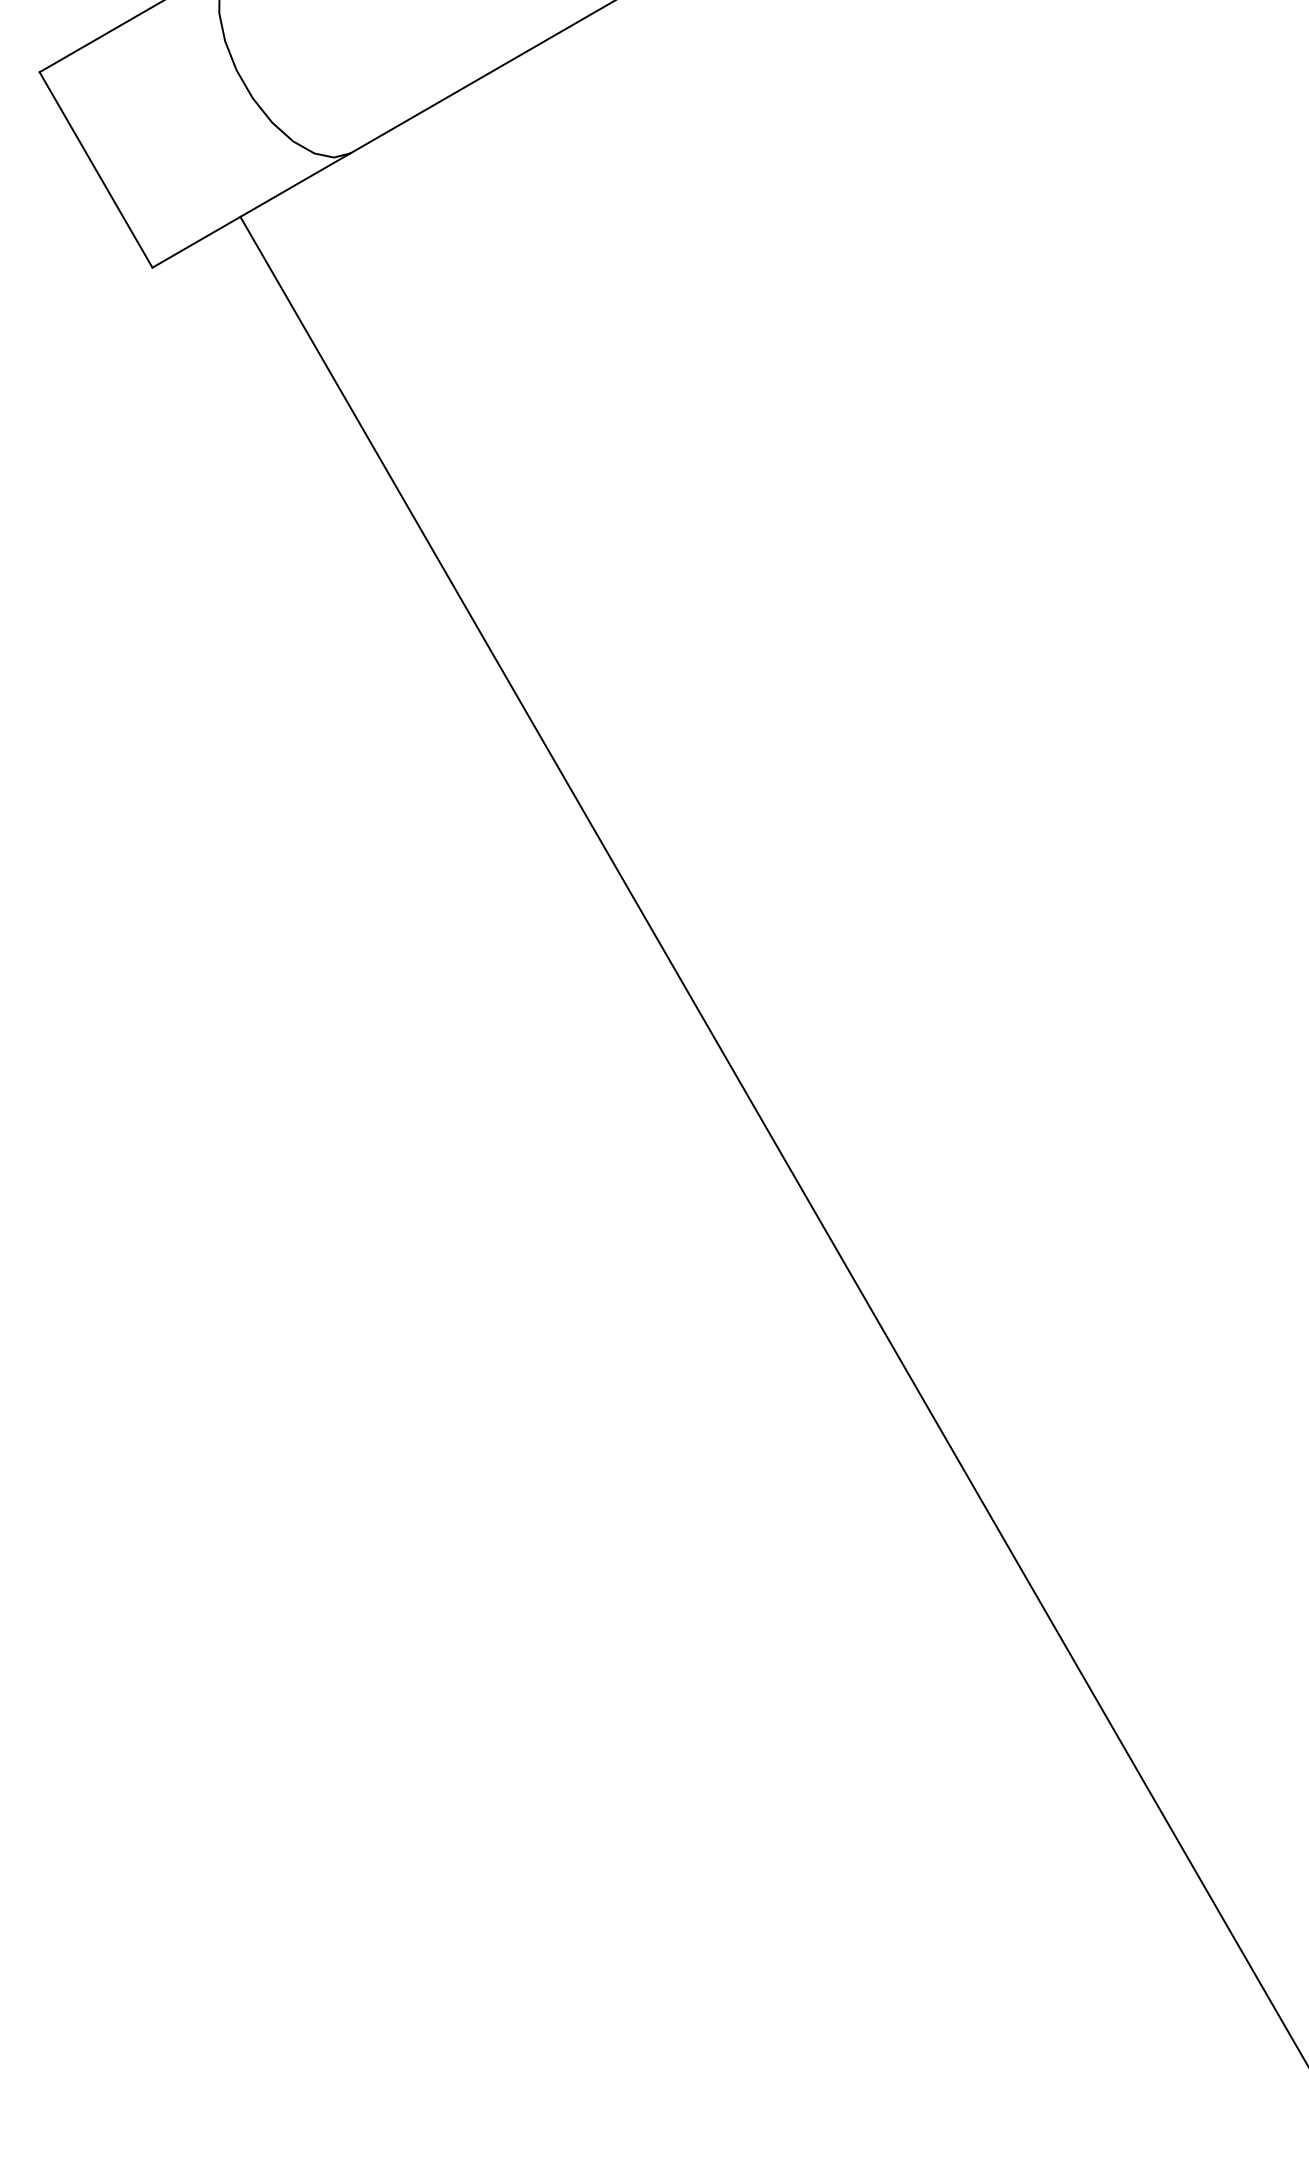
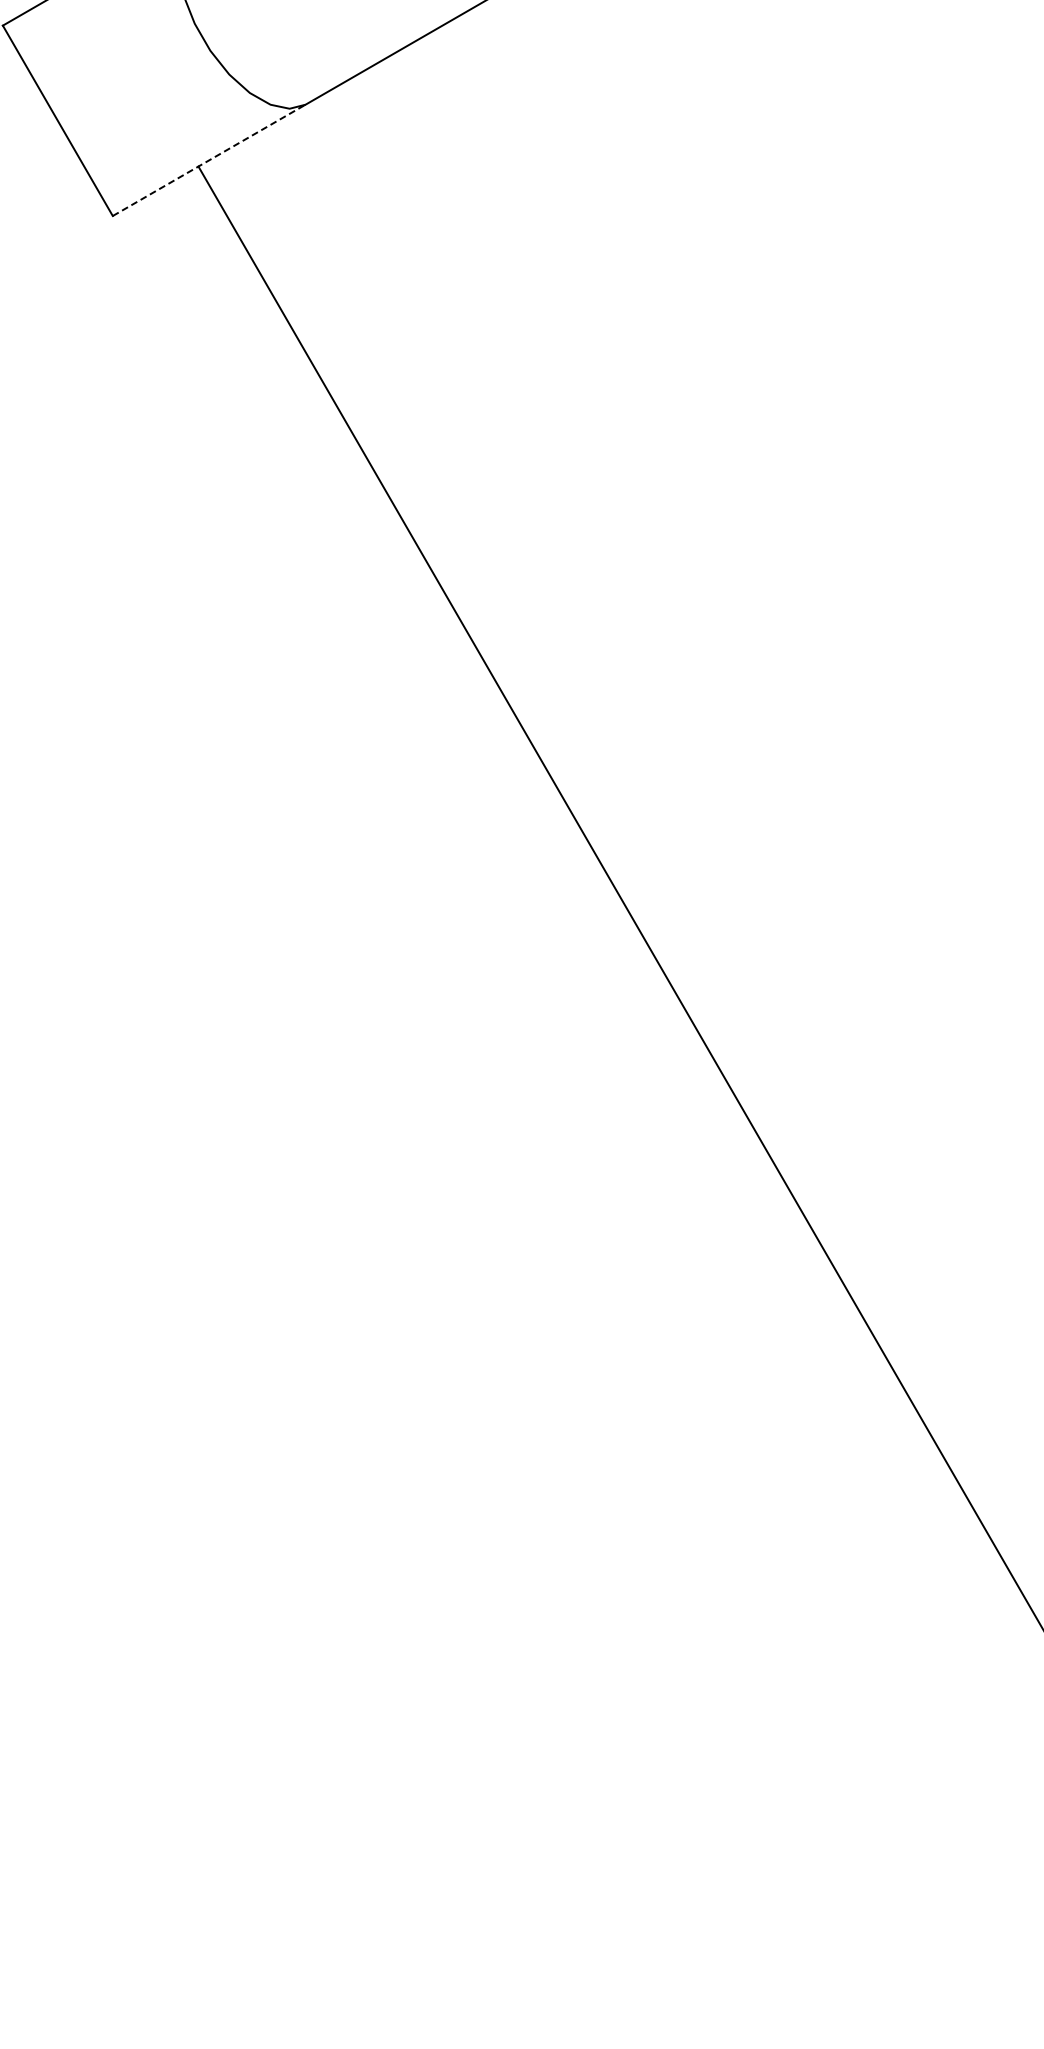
line: (251, 210) -> (209, 160), solid -> dashed

